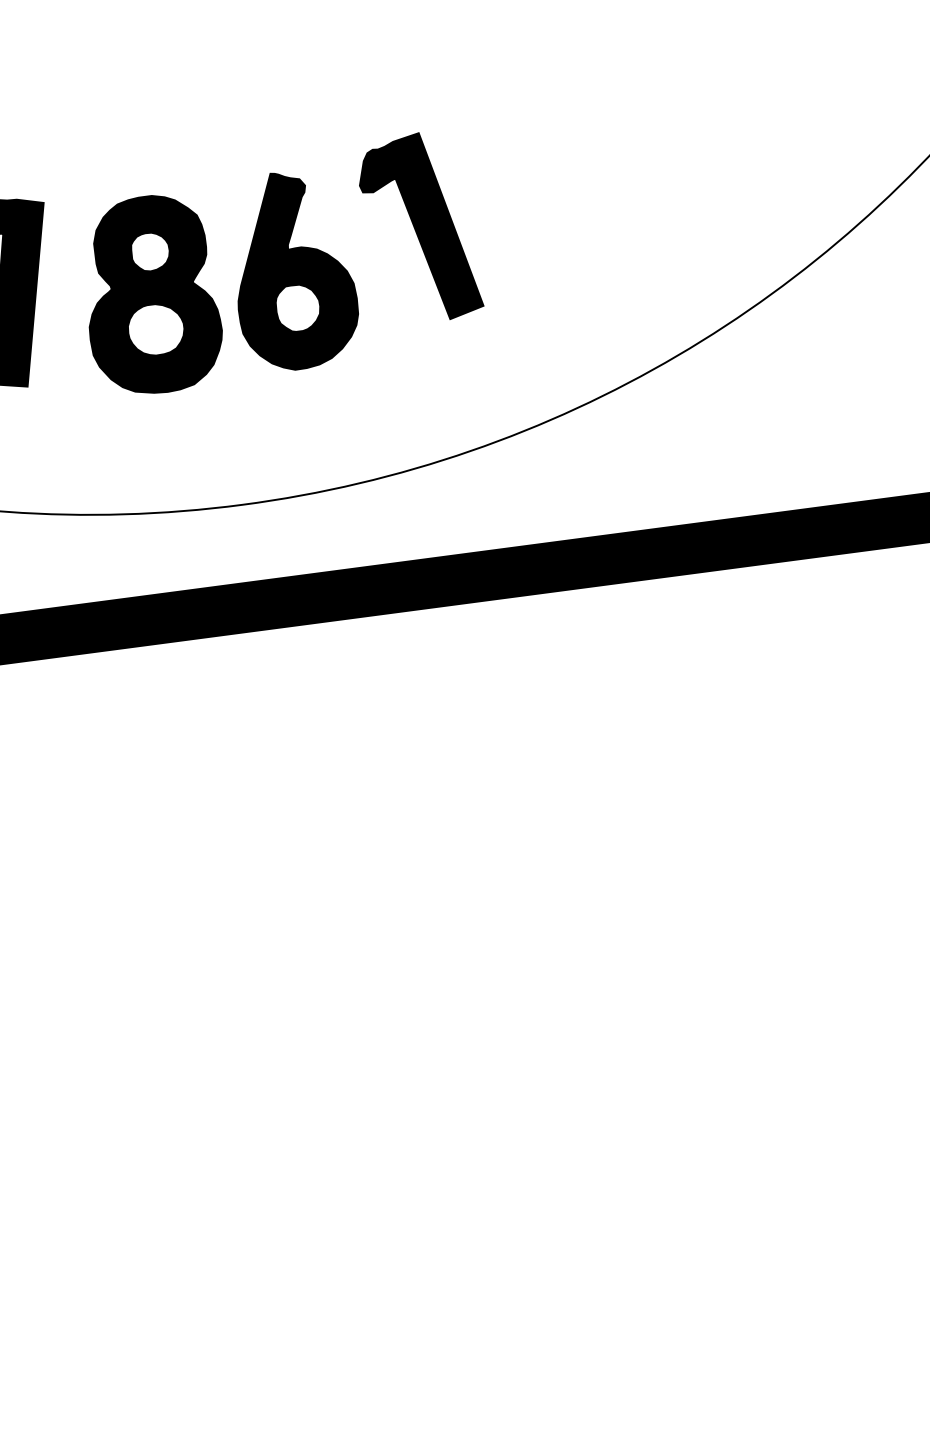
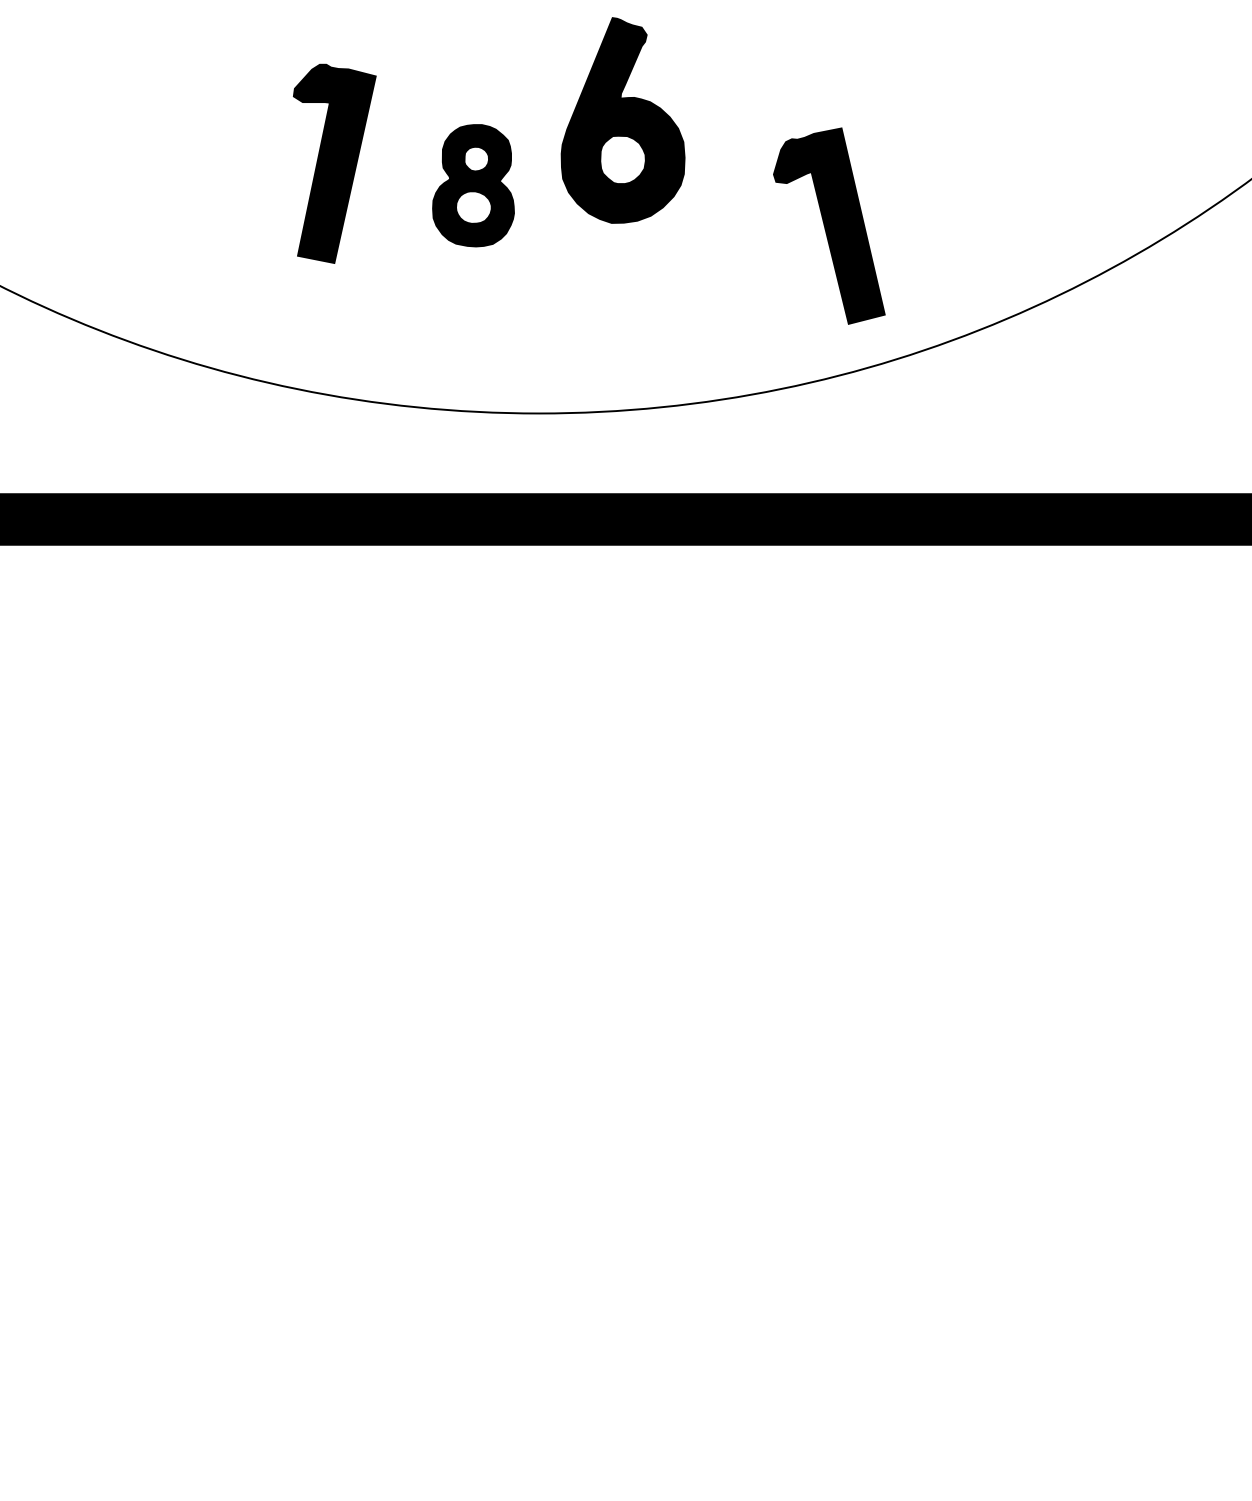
part: (419, 227) -> (829, 225), moved
part: (292, 270) -> (622, 120), moved
part: (150, 294) -> (473, 185), size x0.6

